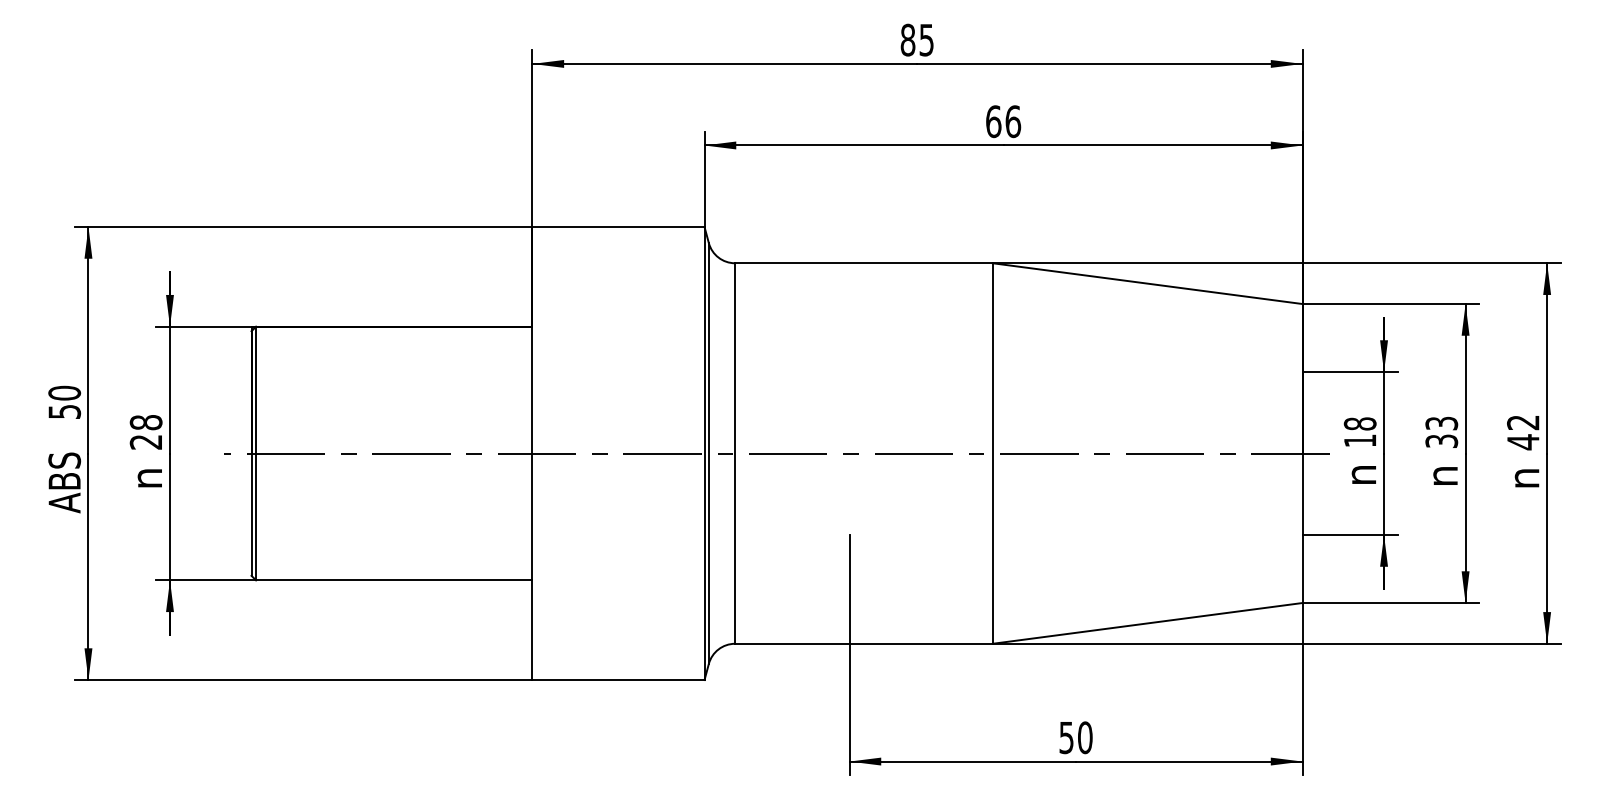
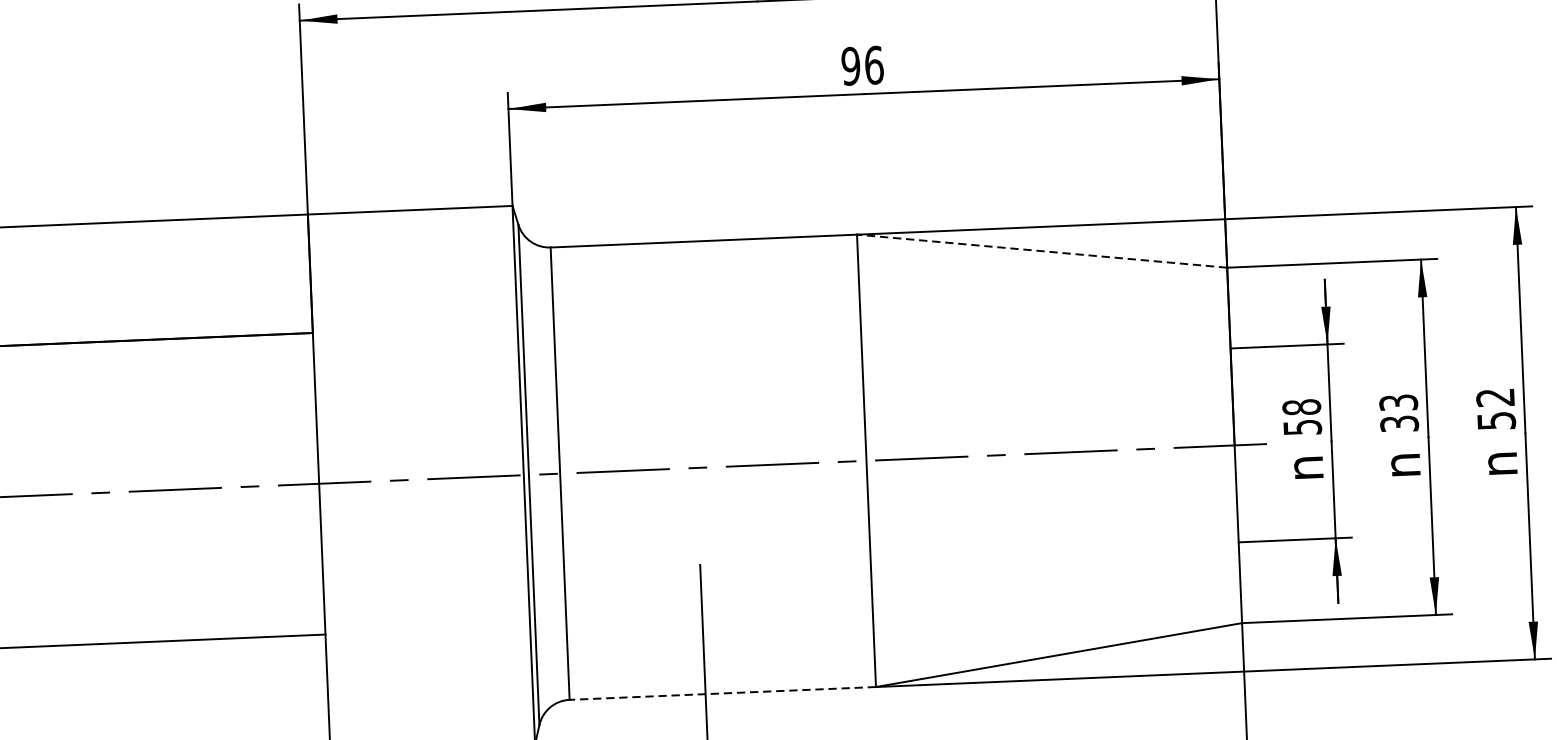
text: (993, 121) -> (850, 66), 66 -> 96
line: (1147, 283) -> (1041, 251), solid -> dashed
text: (1360, 440) -> (1302, 427), 18 -> 58
text: (1523, 442) -> (1496, 421), 42 -> 52
line: (863, 643) -> (722, 693), solid -> dashed

